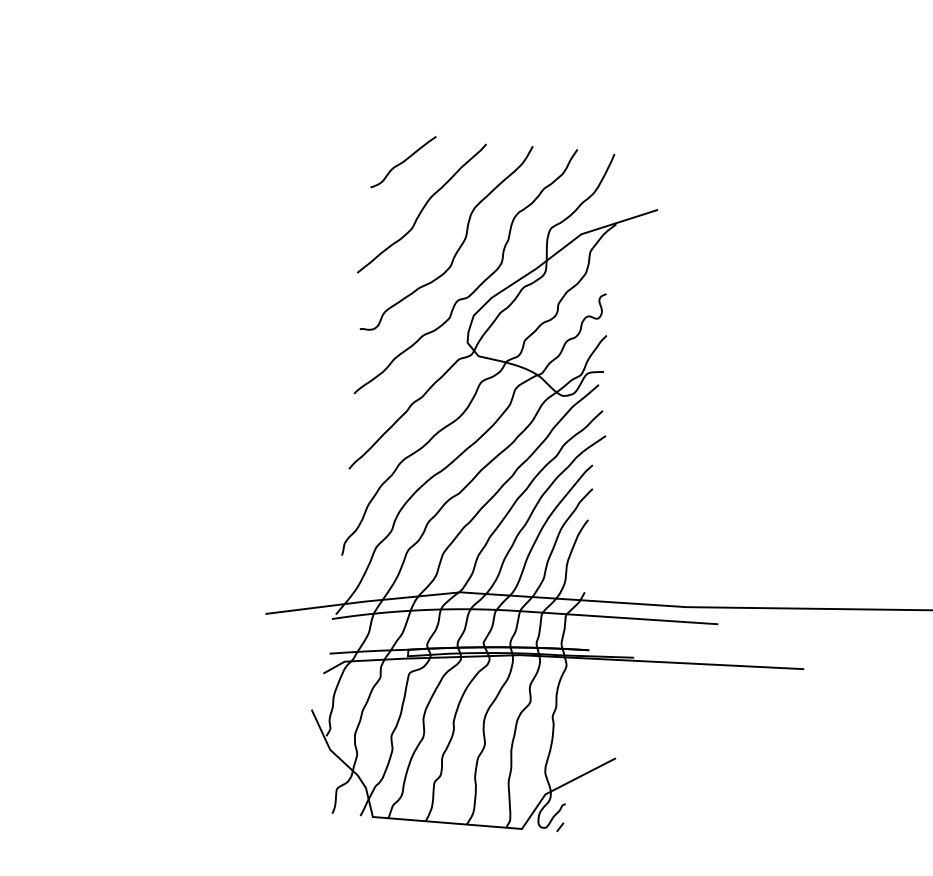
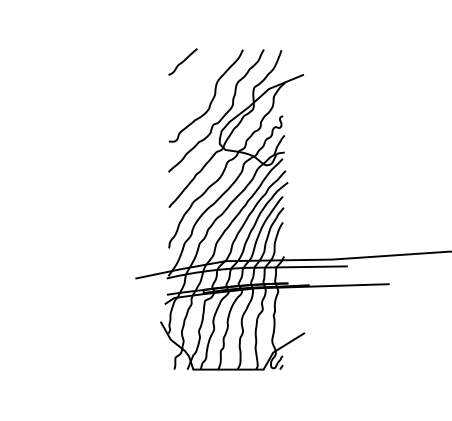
curve: (422, 207) -> (193, 82), removed

